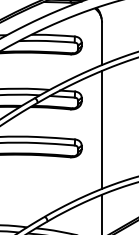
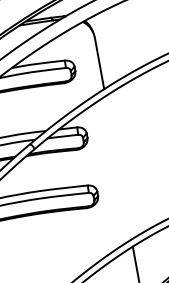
line: (102, 129) -> (118, 167), removed

